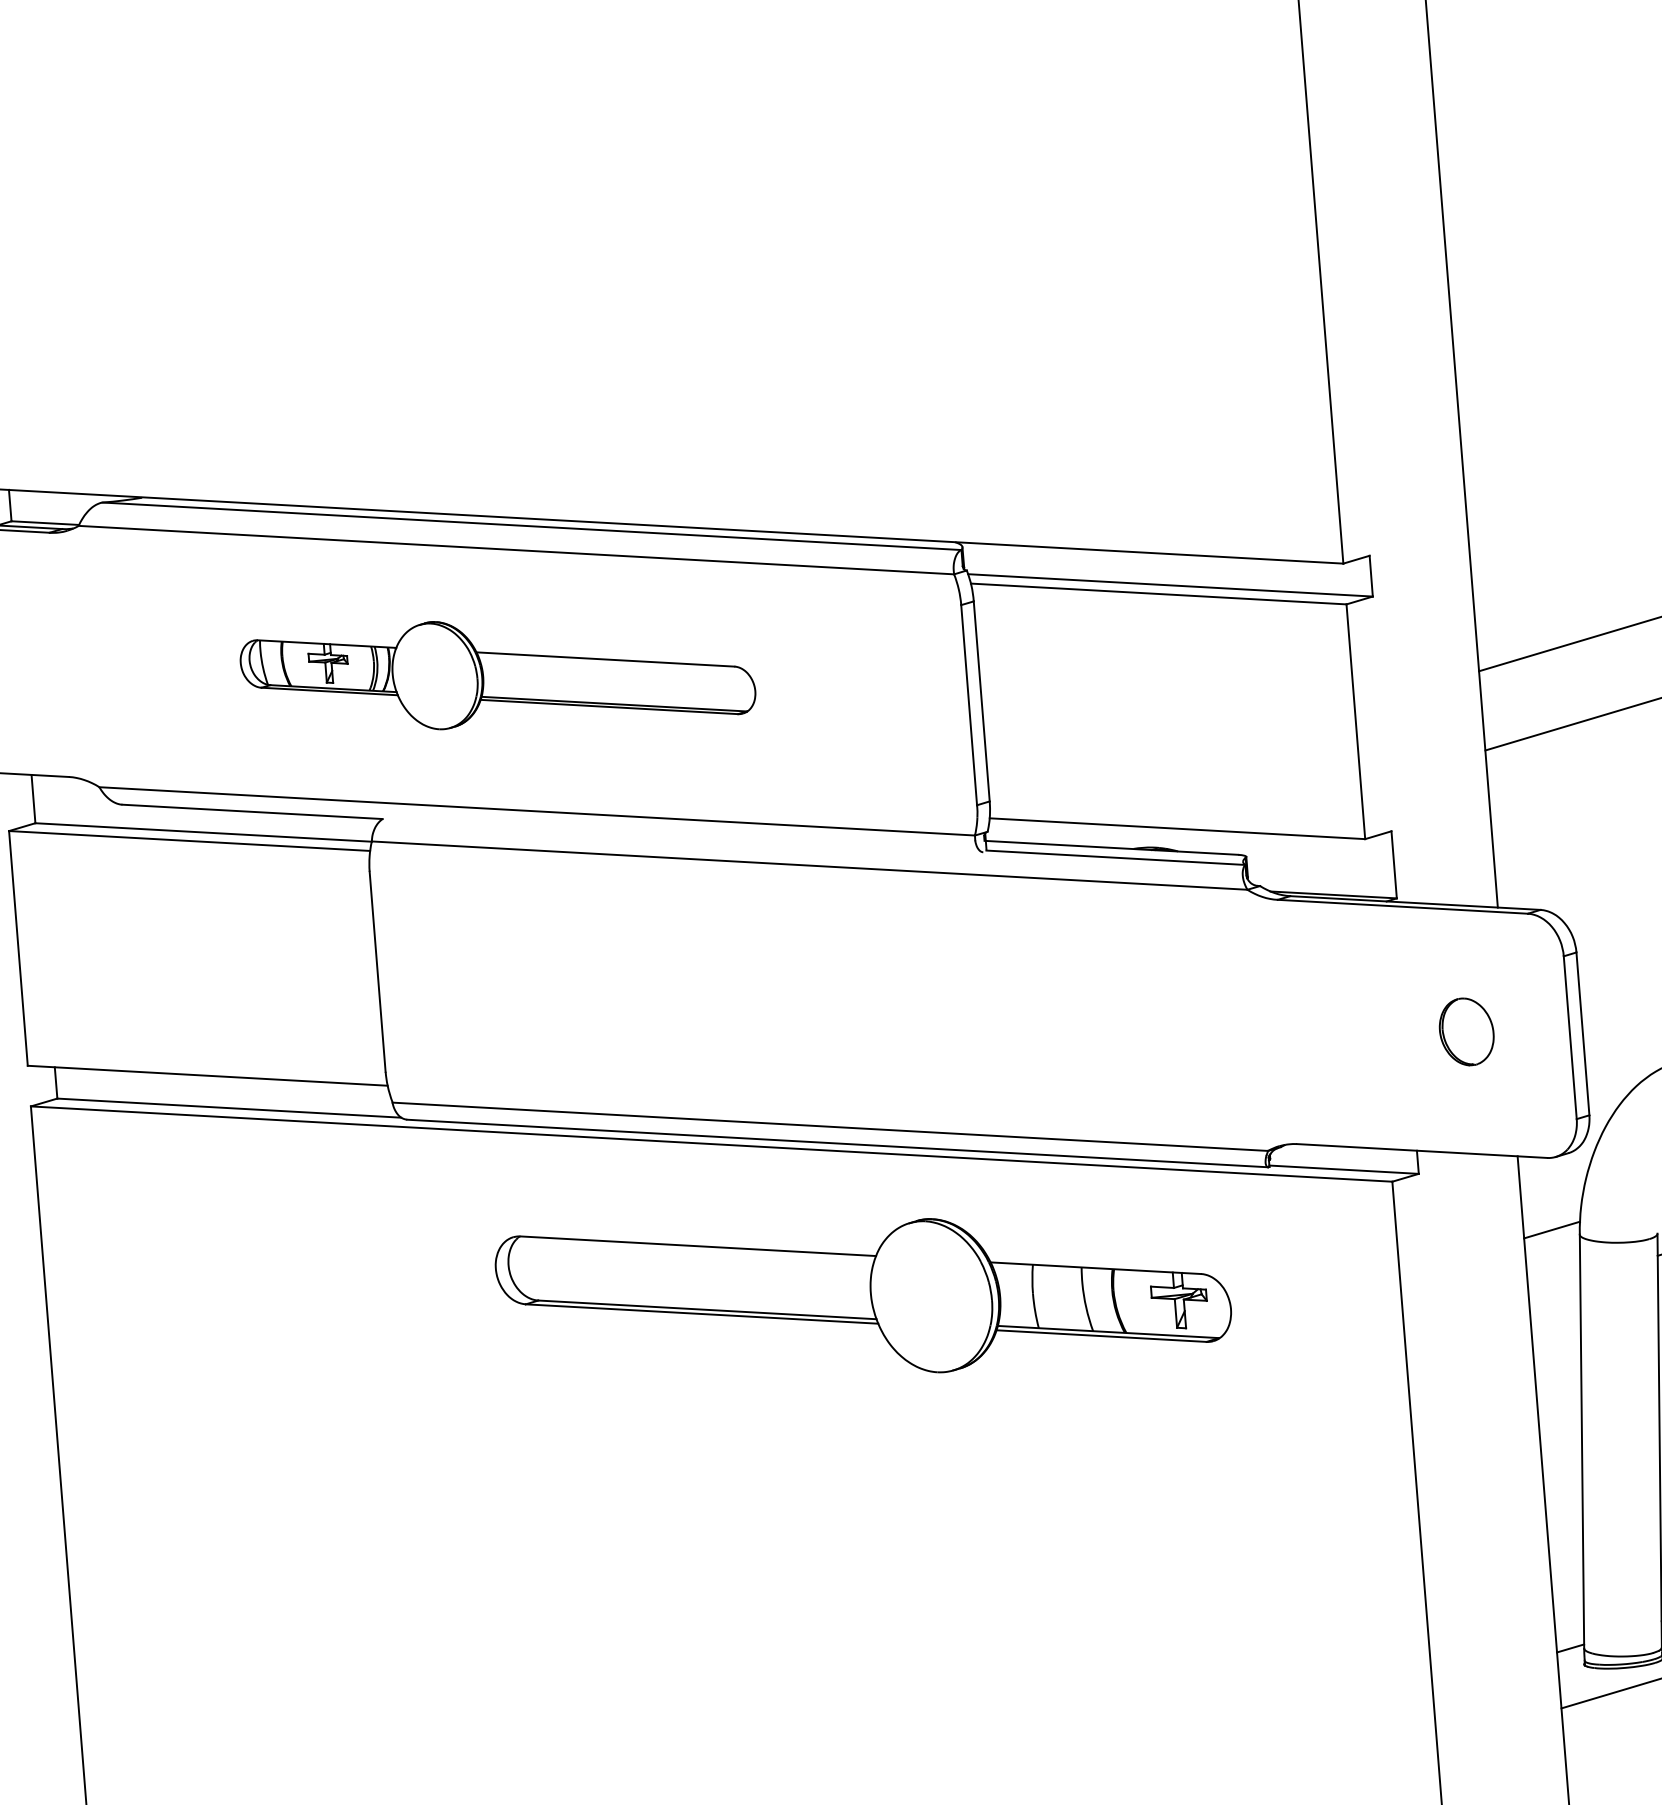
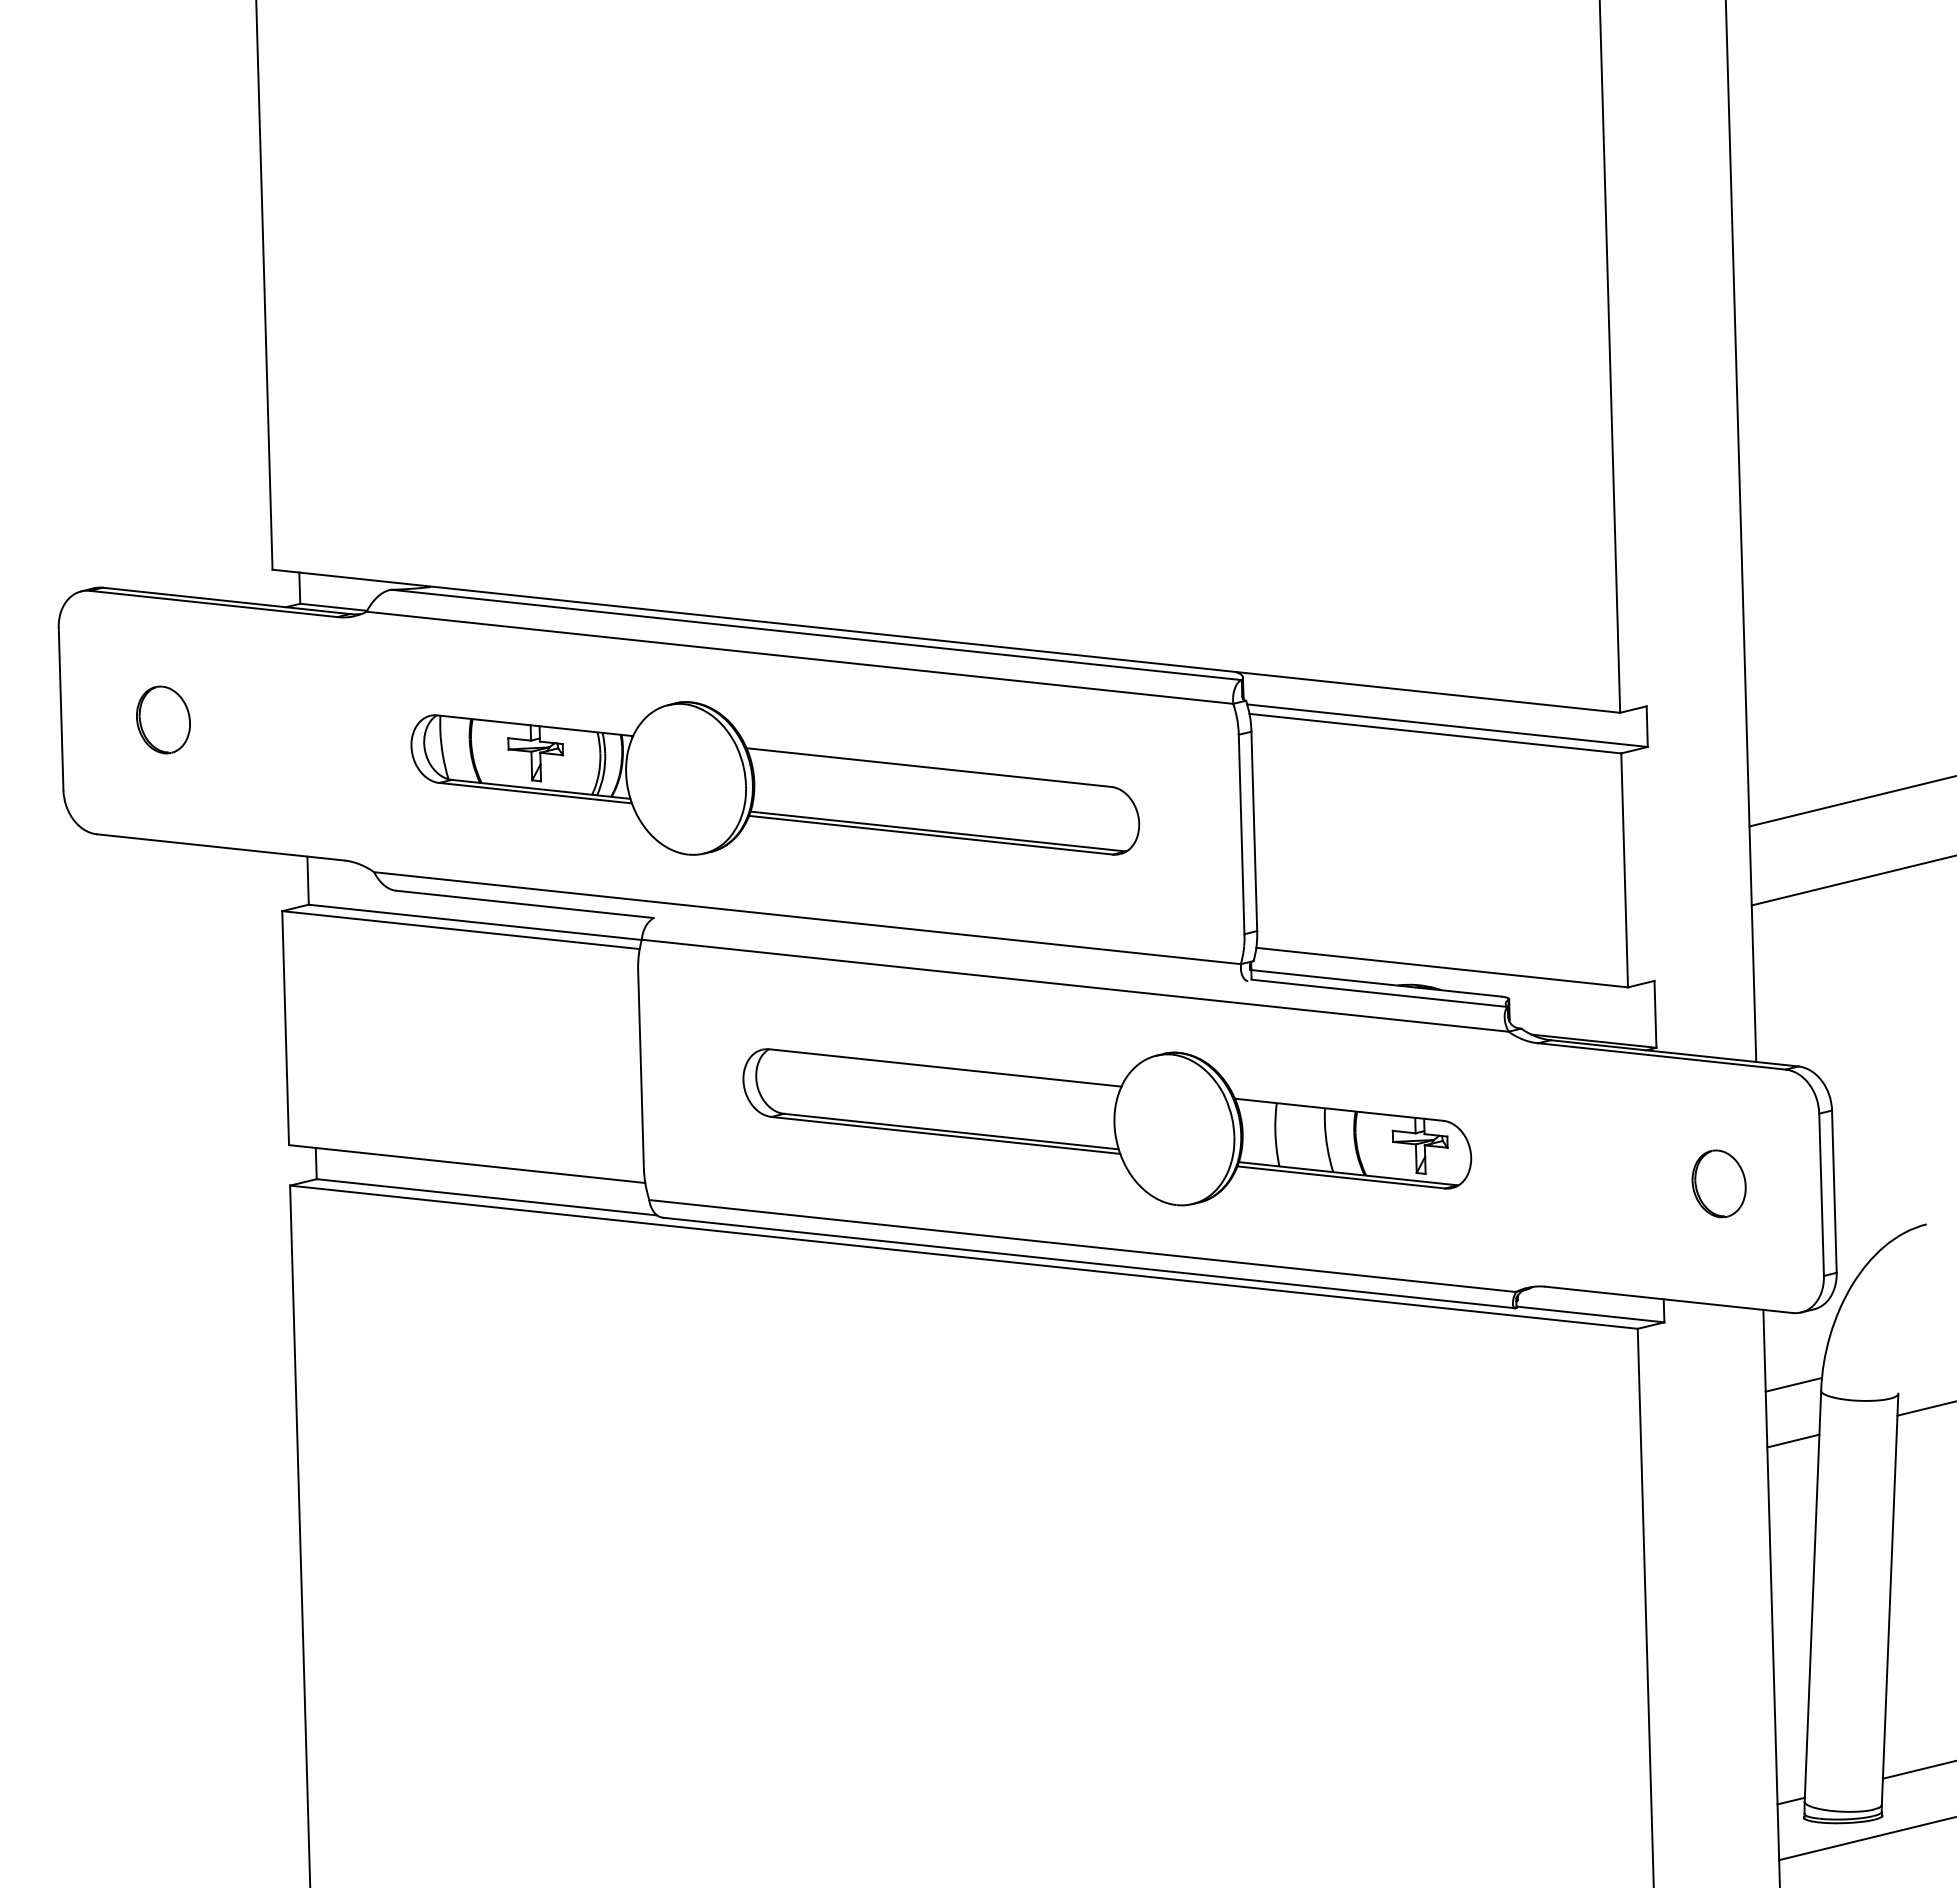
part: (497, 672) -> (775, 778), size x1.43
line: (1554, 1286) -> (1793, 1440), added
part: (864, 1297) -> (1107, 1127), moved

